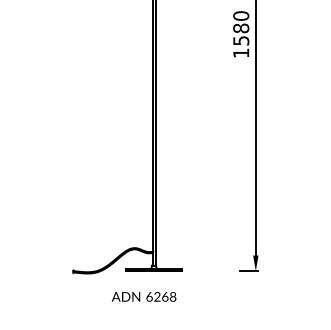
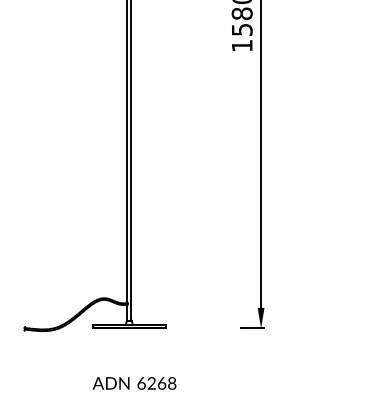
text: (143, 296) -> (133, 382), moved

